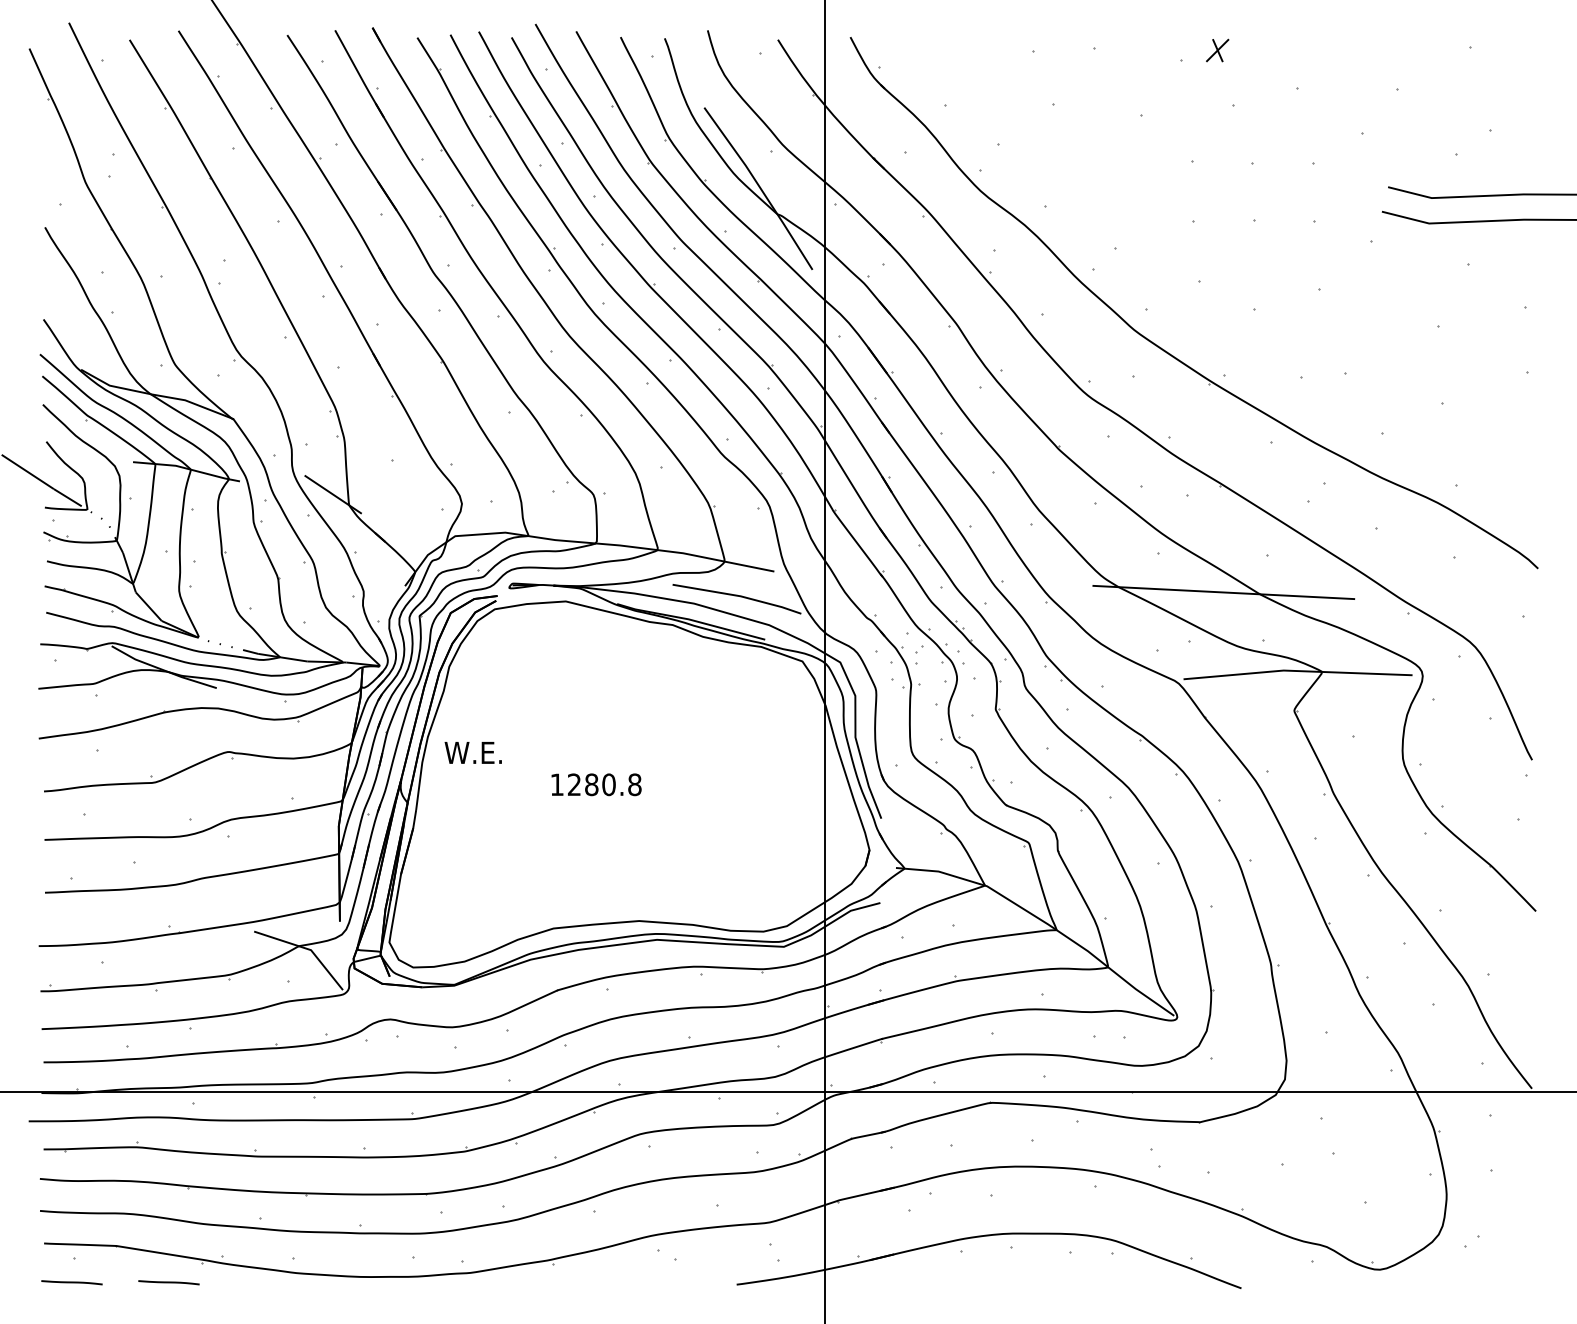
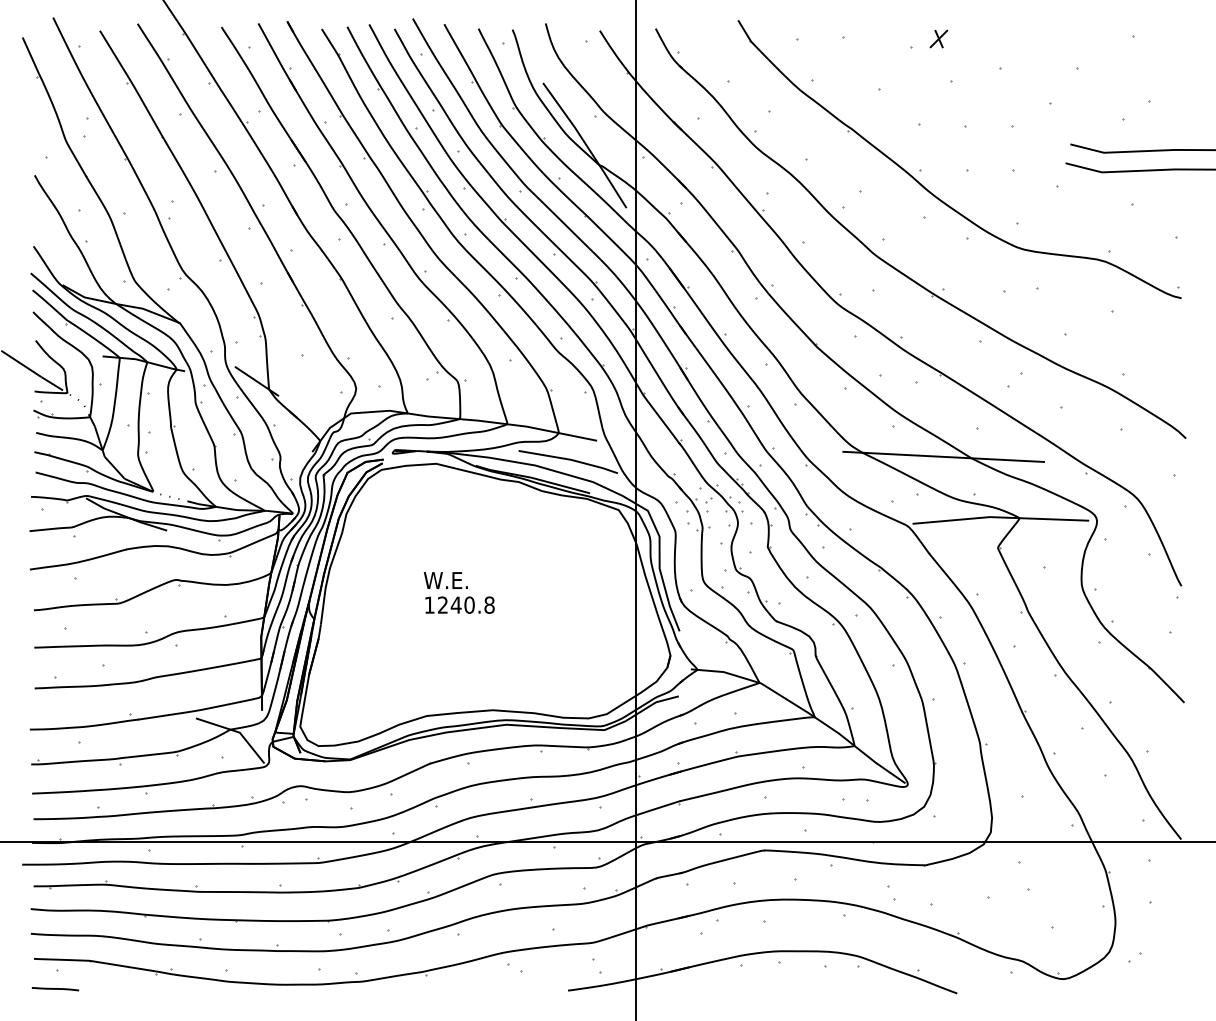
part: (1209, 250) -> (932, 193), added
text: (472, 752) -> (445, 580), moved
text: (591, 784) -> (456, 604), 1280.8 -> 1240.8
line: (168, 1282) -> (129, 988), removed

